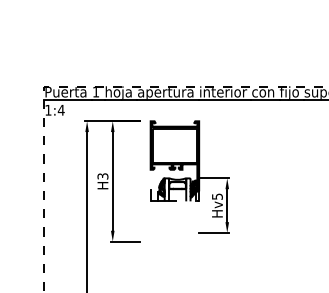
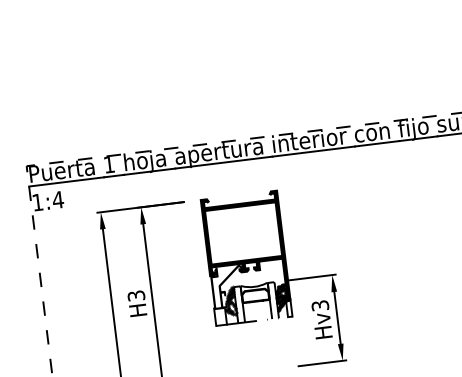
fill: (160, 177) -> (227, 286), added
text: (216, 196) -> (318, 305), Hv5 -> Hv3

